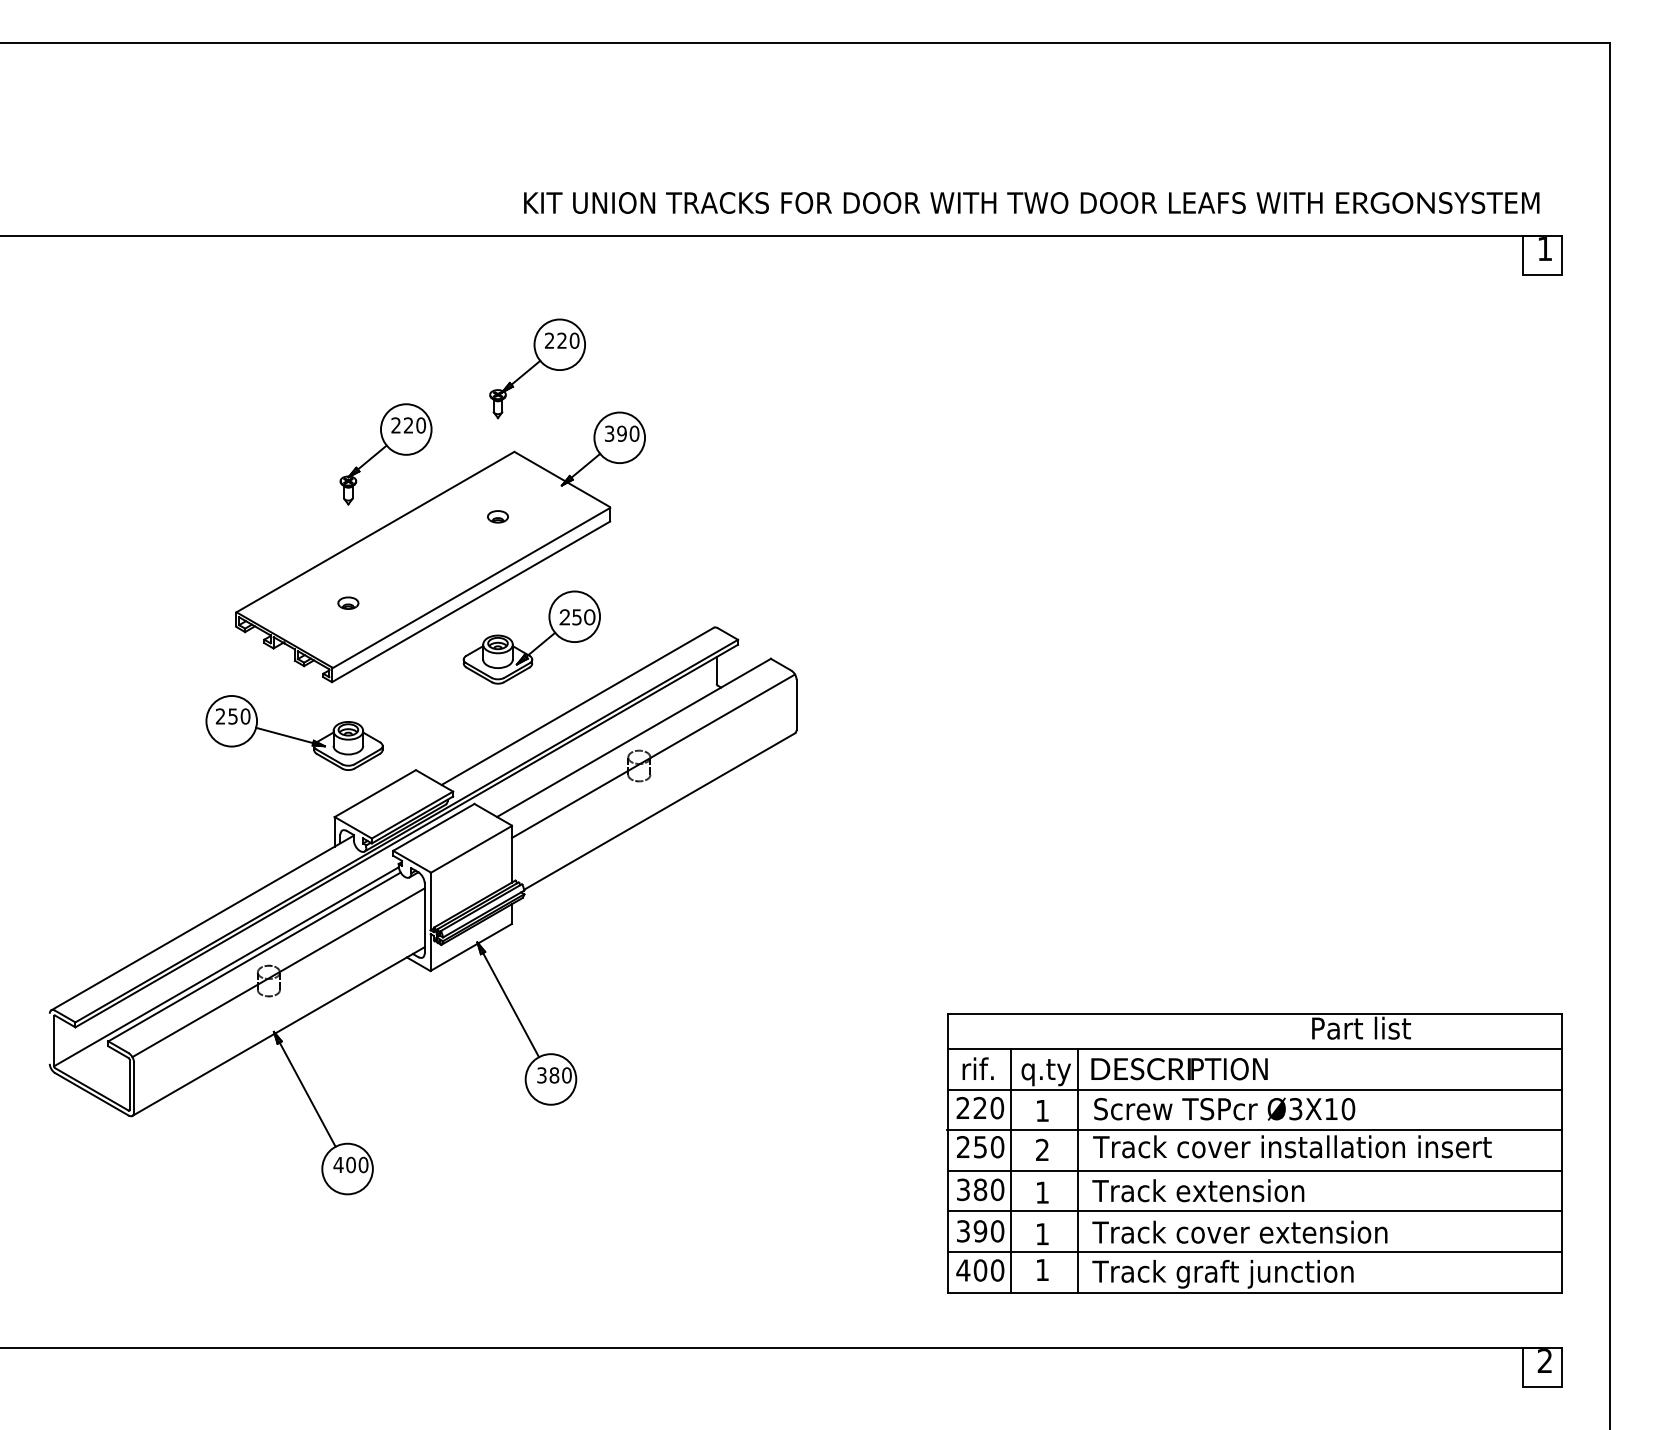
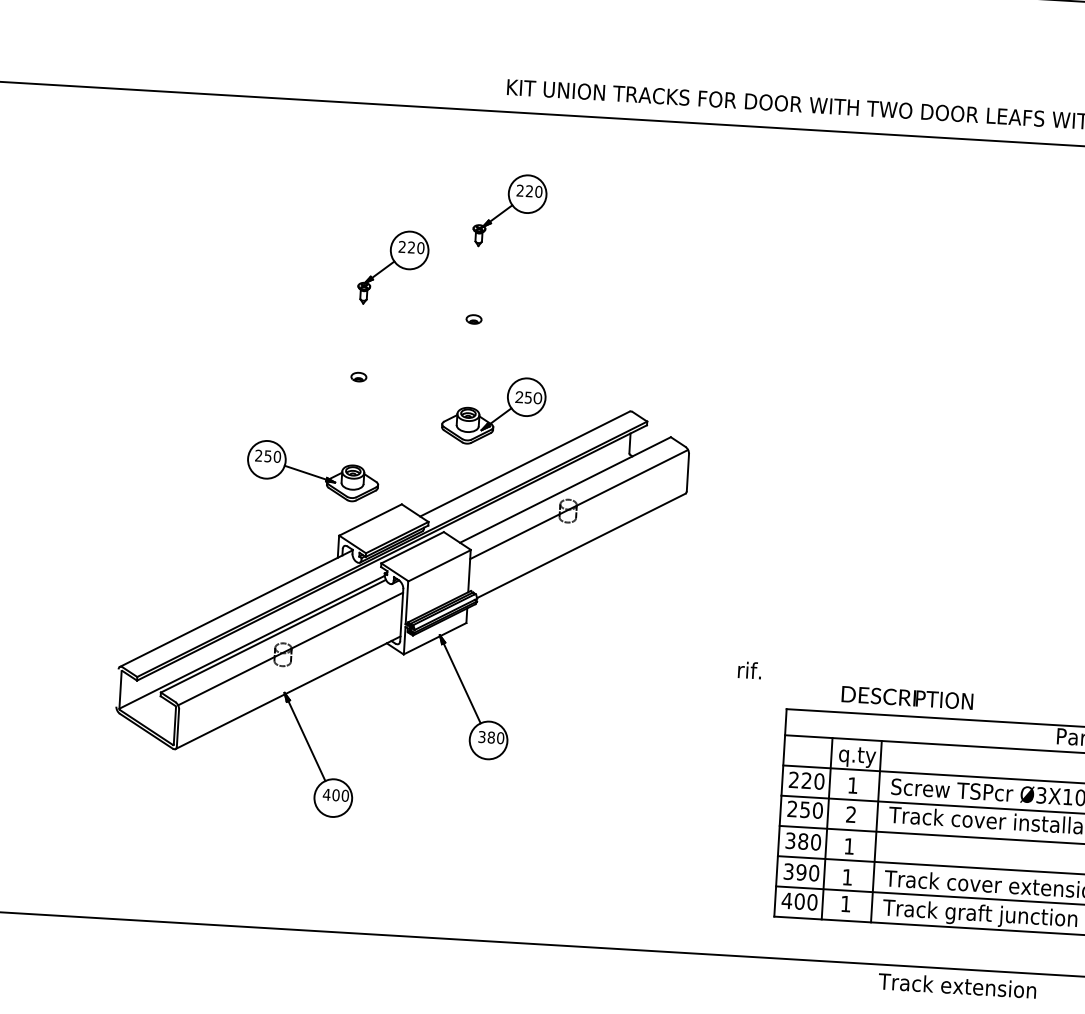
part: (440, 547) -> (429, 339), removed
text: (977, 1068) -> (749, 670), moved
text: (1179, 1069) -> (907, 698), moved
text: (1198, 1190) -> (957, 985), moved

